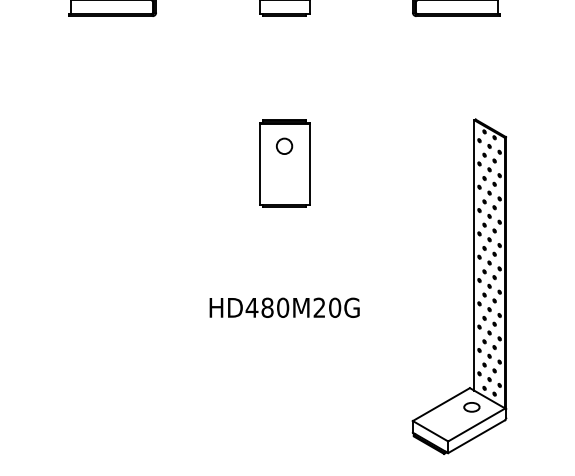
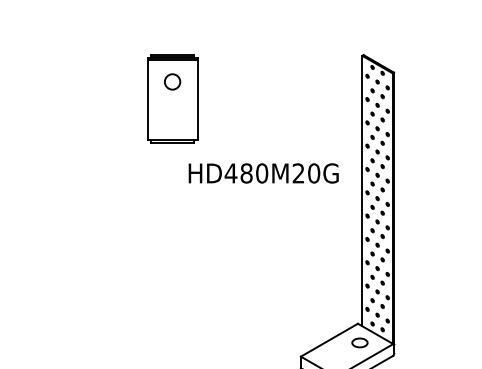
text: (284, 307) -> (263, 173), moved

